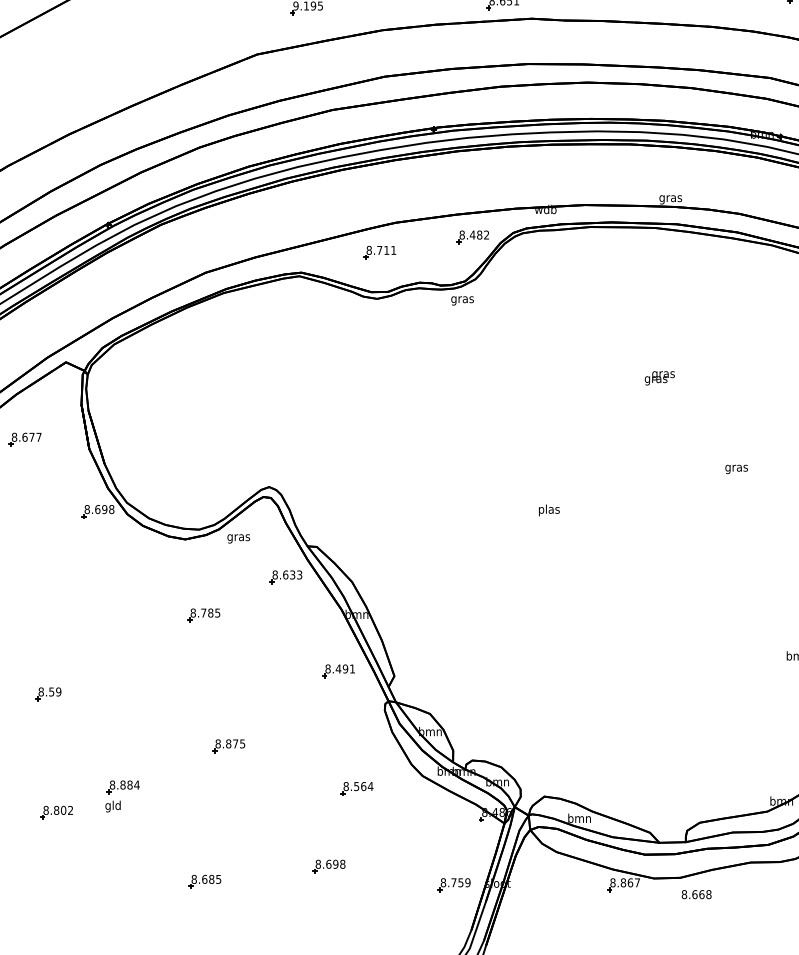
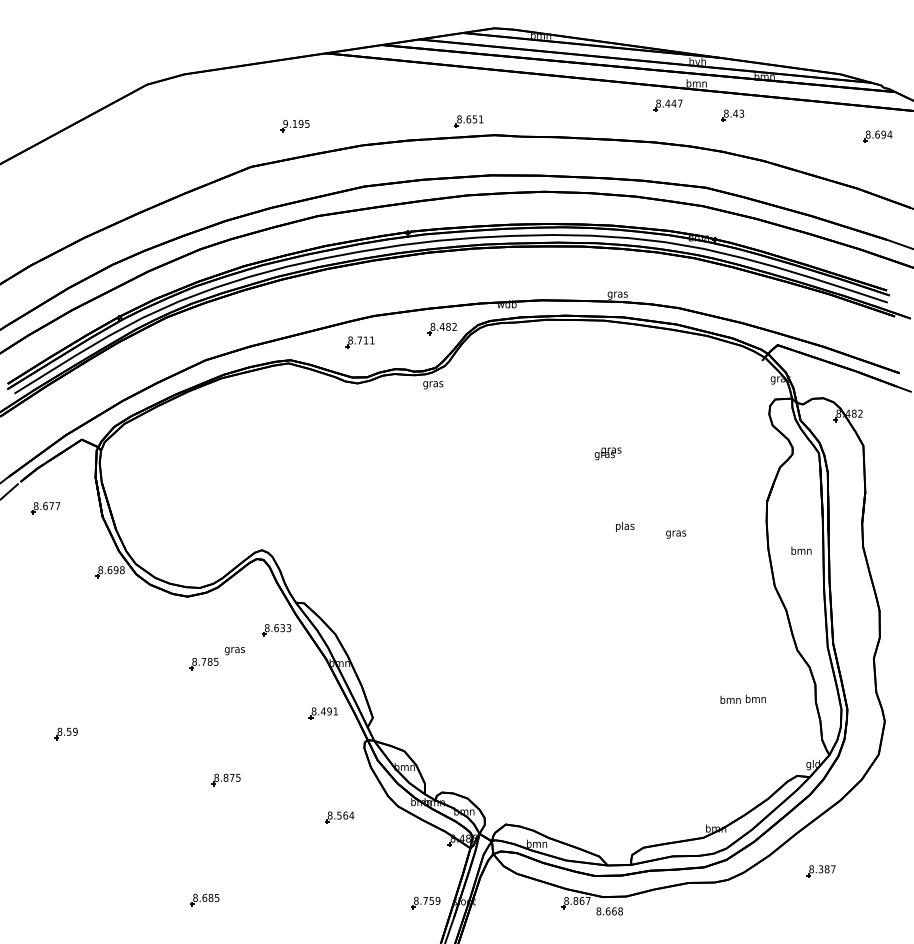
text: (549, 509) -> (625, 526), moved
text: (238, 539) -> (234, 651), moved
part: (122, 796) -> (131, 824), removed
part: (56, 812) -> (73, 838), removed
part: (328, 866) -> (314, 886), removed
text: (696, 894) -> (609, 911), moved

